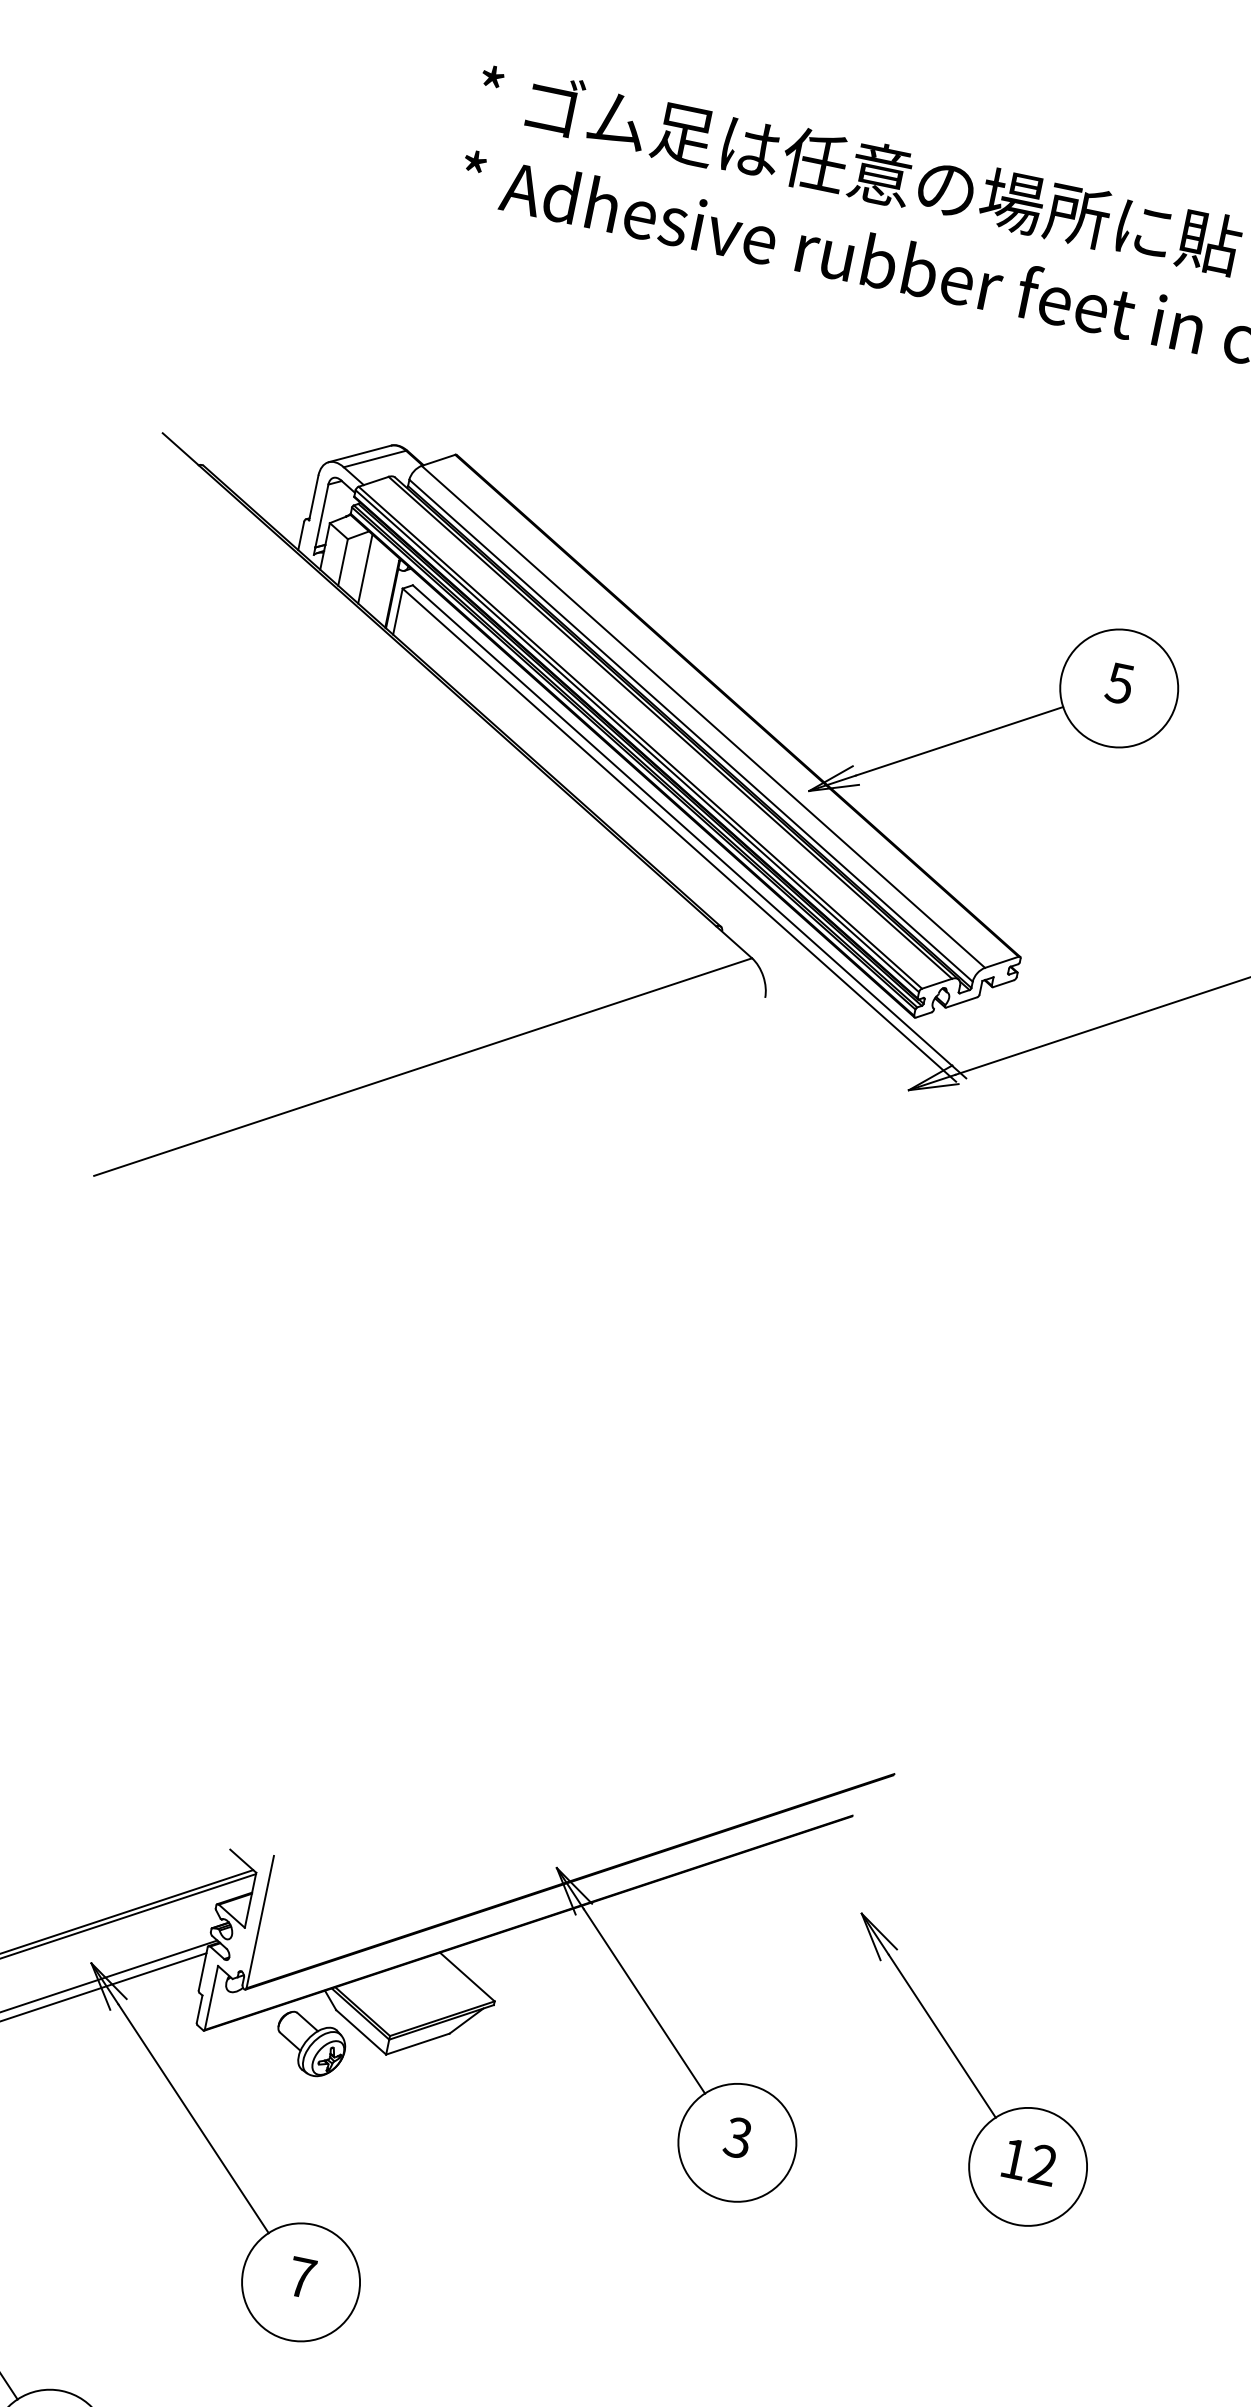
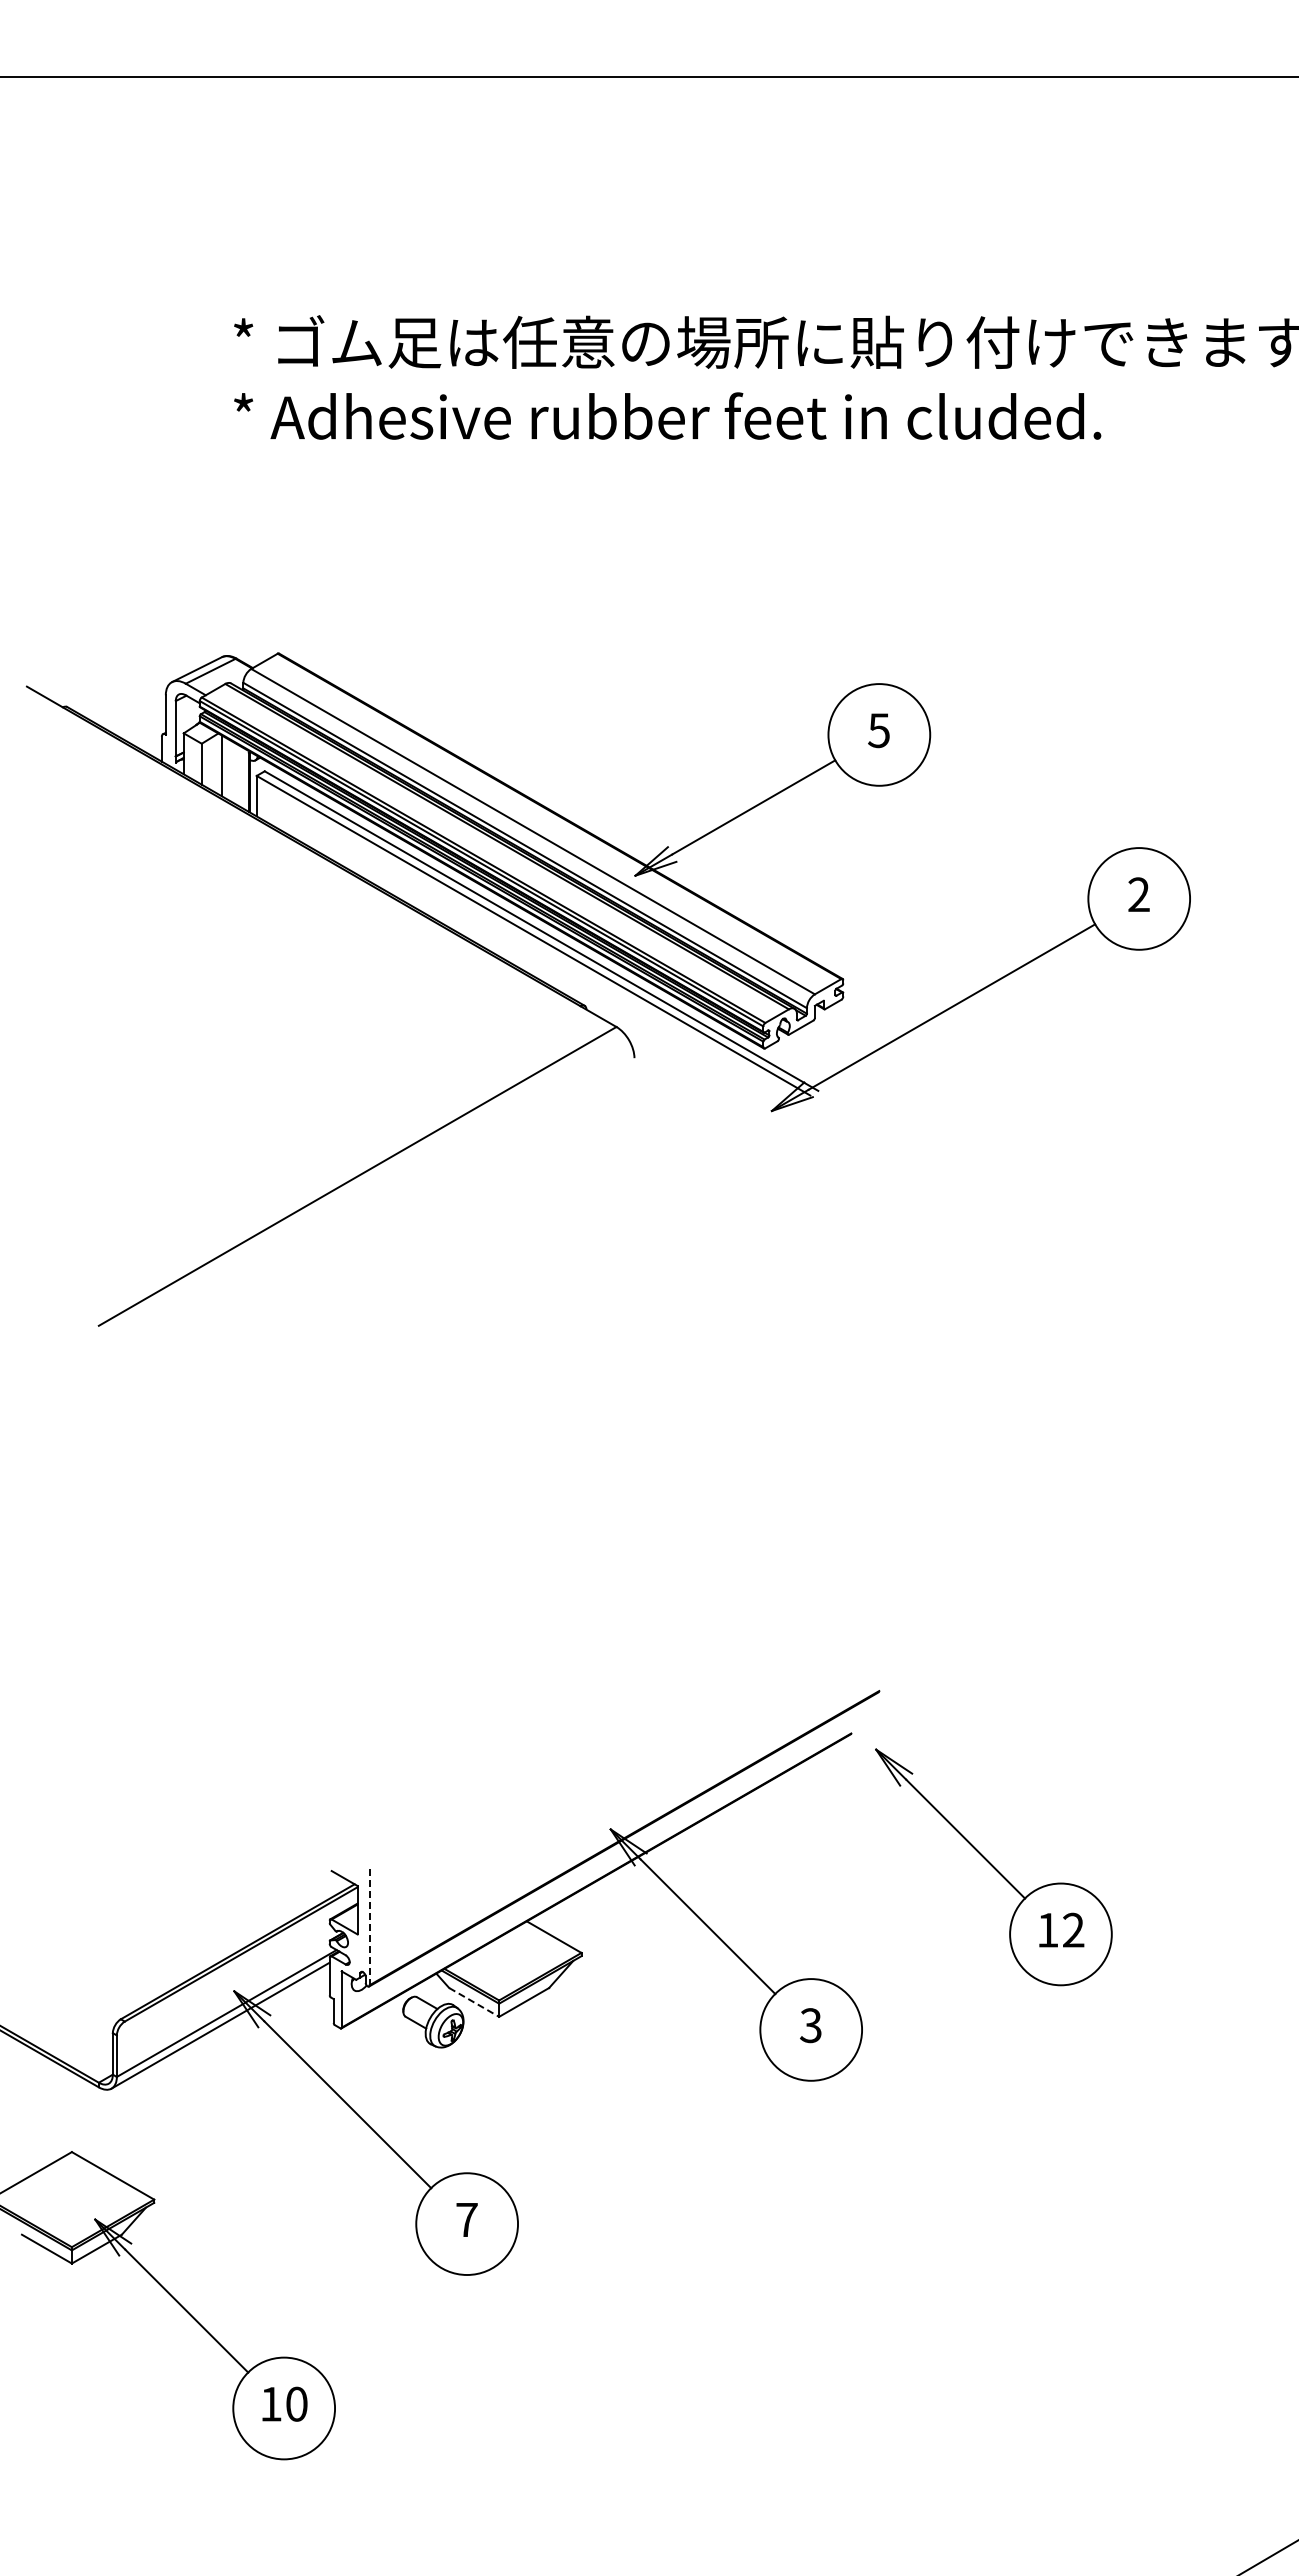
line: (259, 1922) -> (369, 1927), solid -> dashed
line: (361, 2032) -> (474, 2002), solid -> dashed
part: (967, 2075) -> (993, 1867), moved

